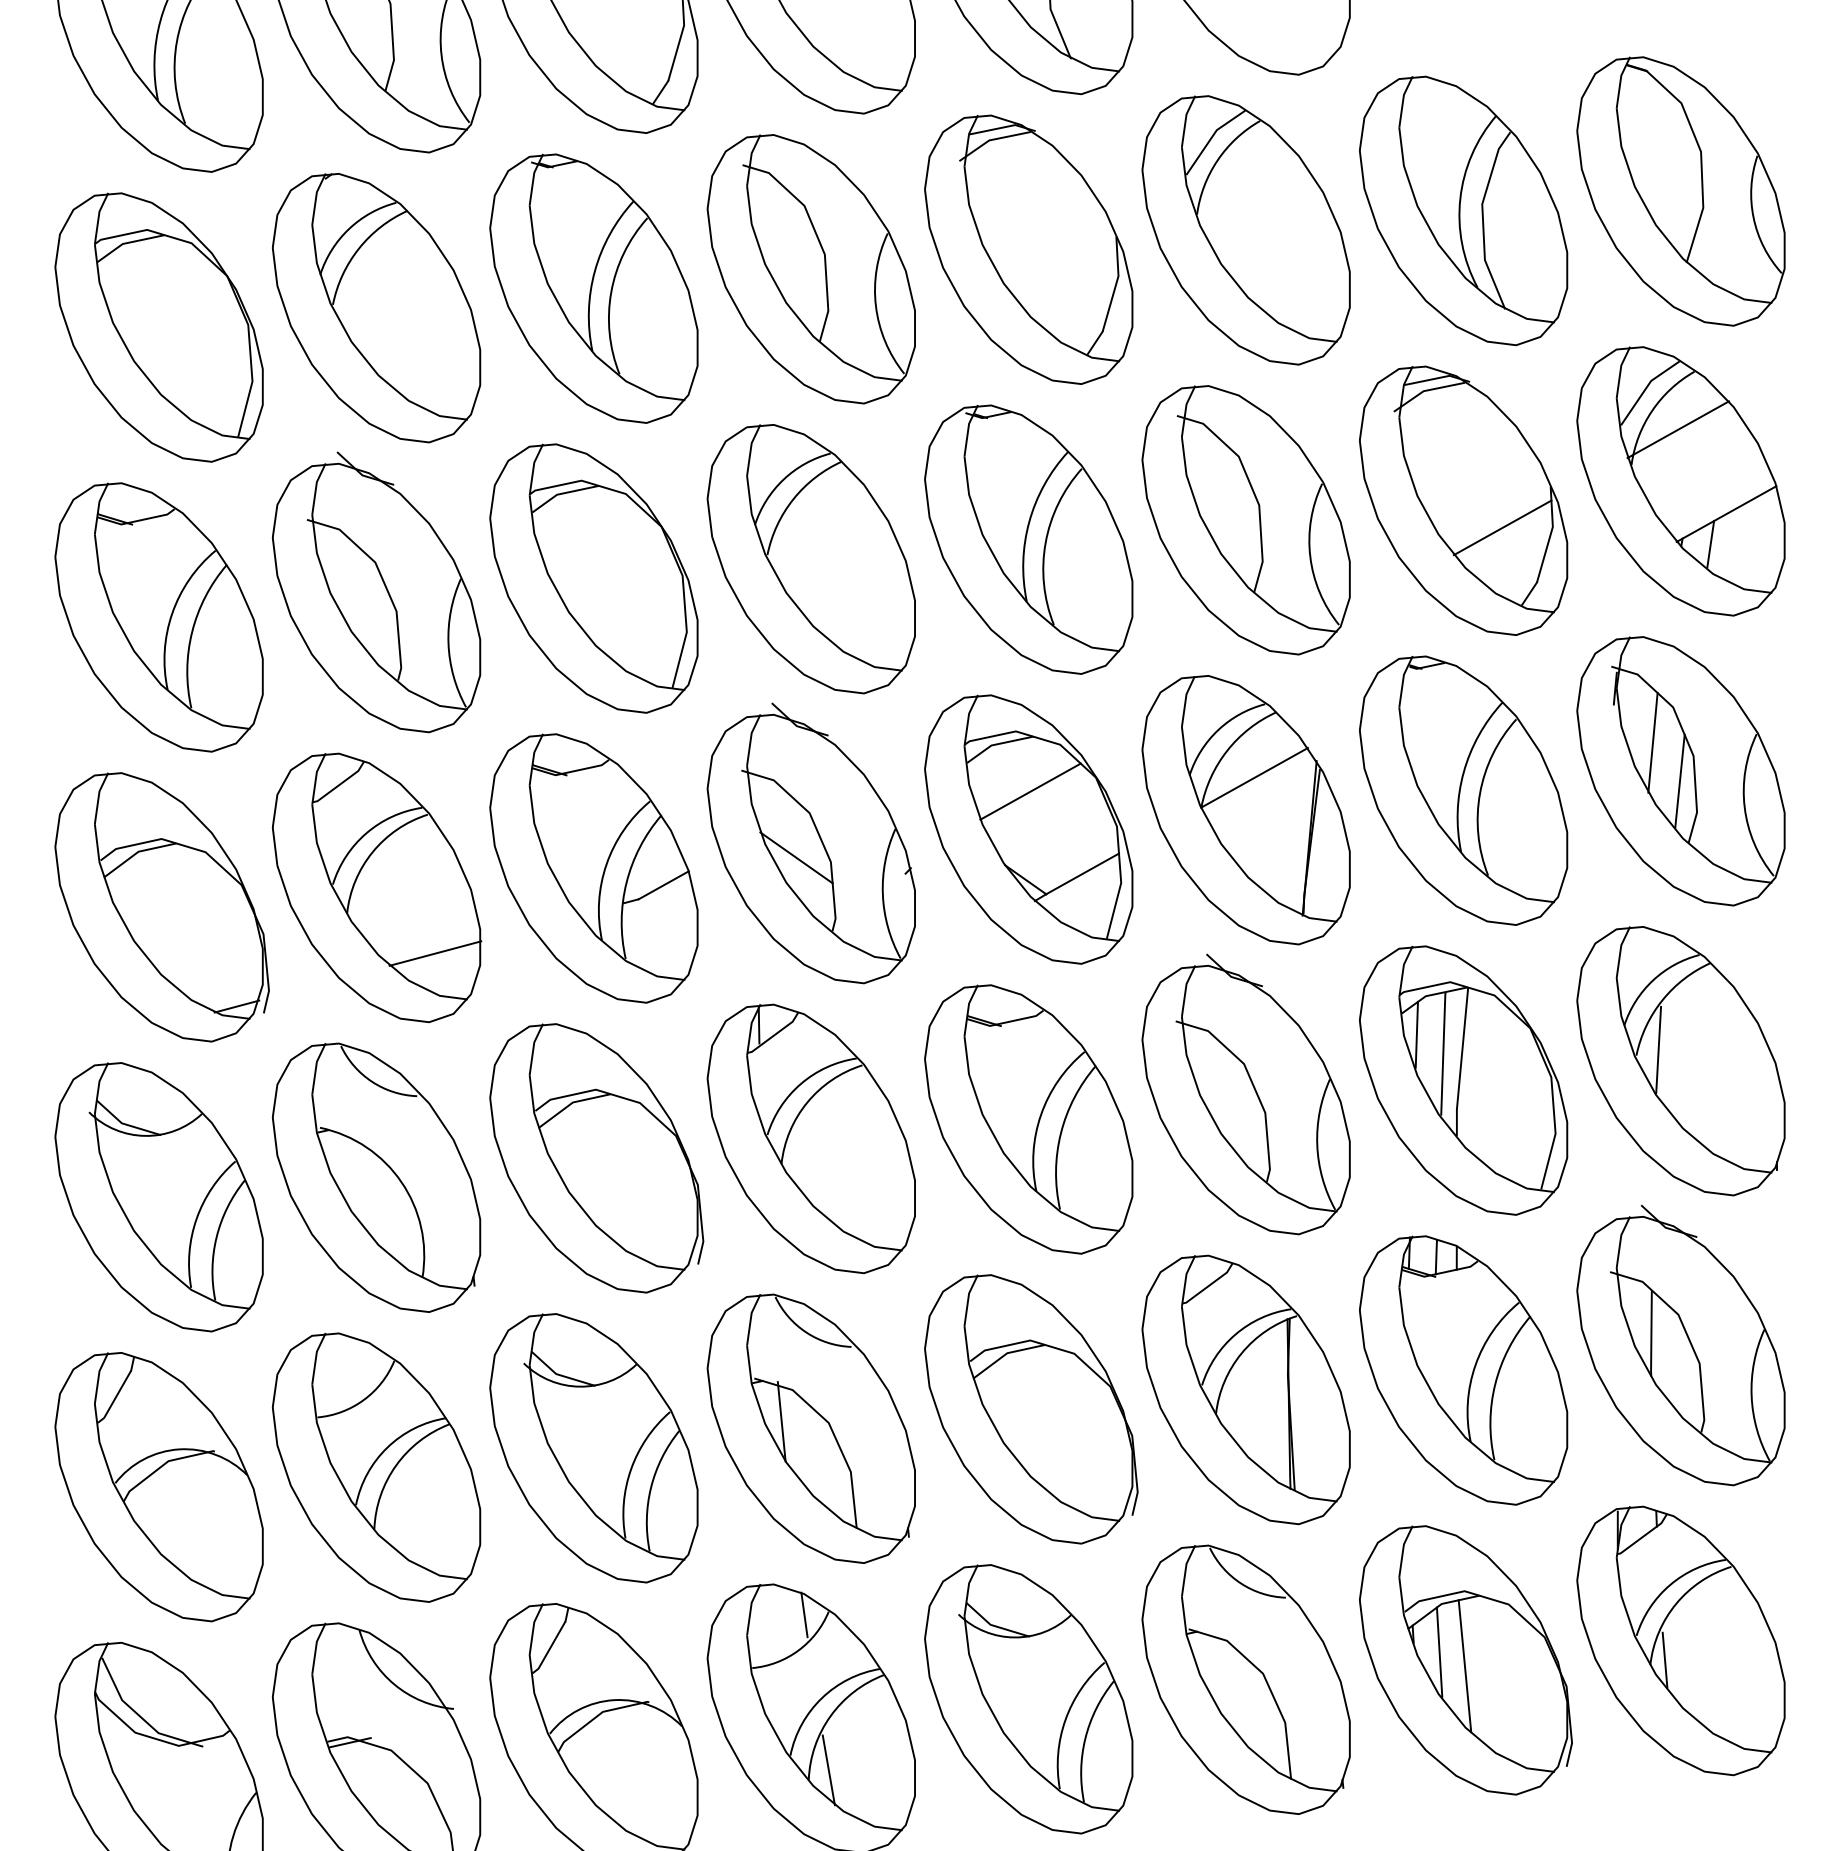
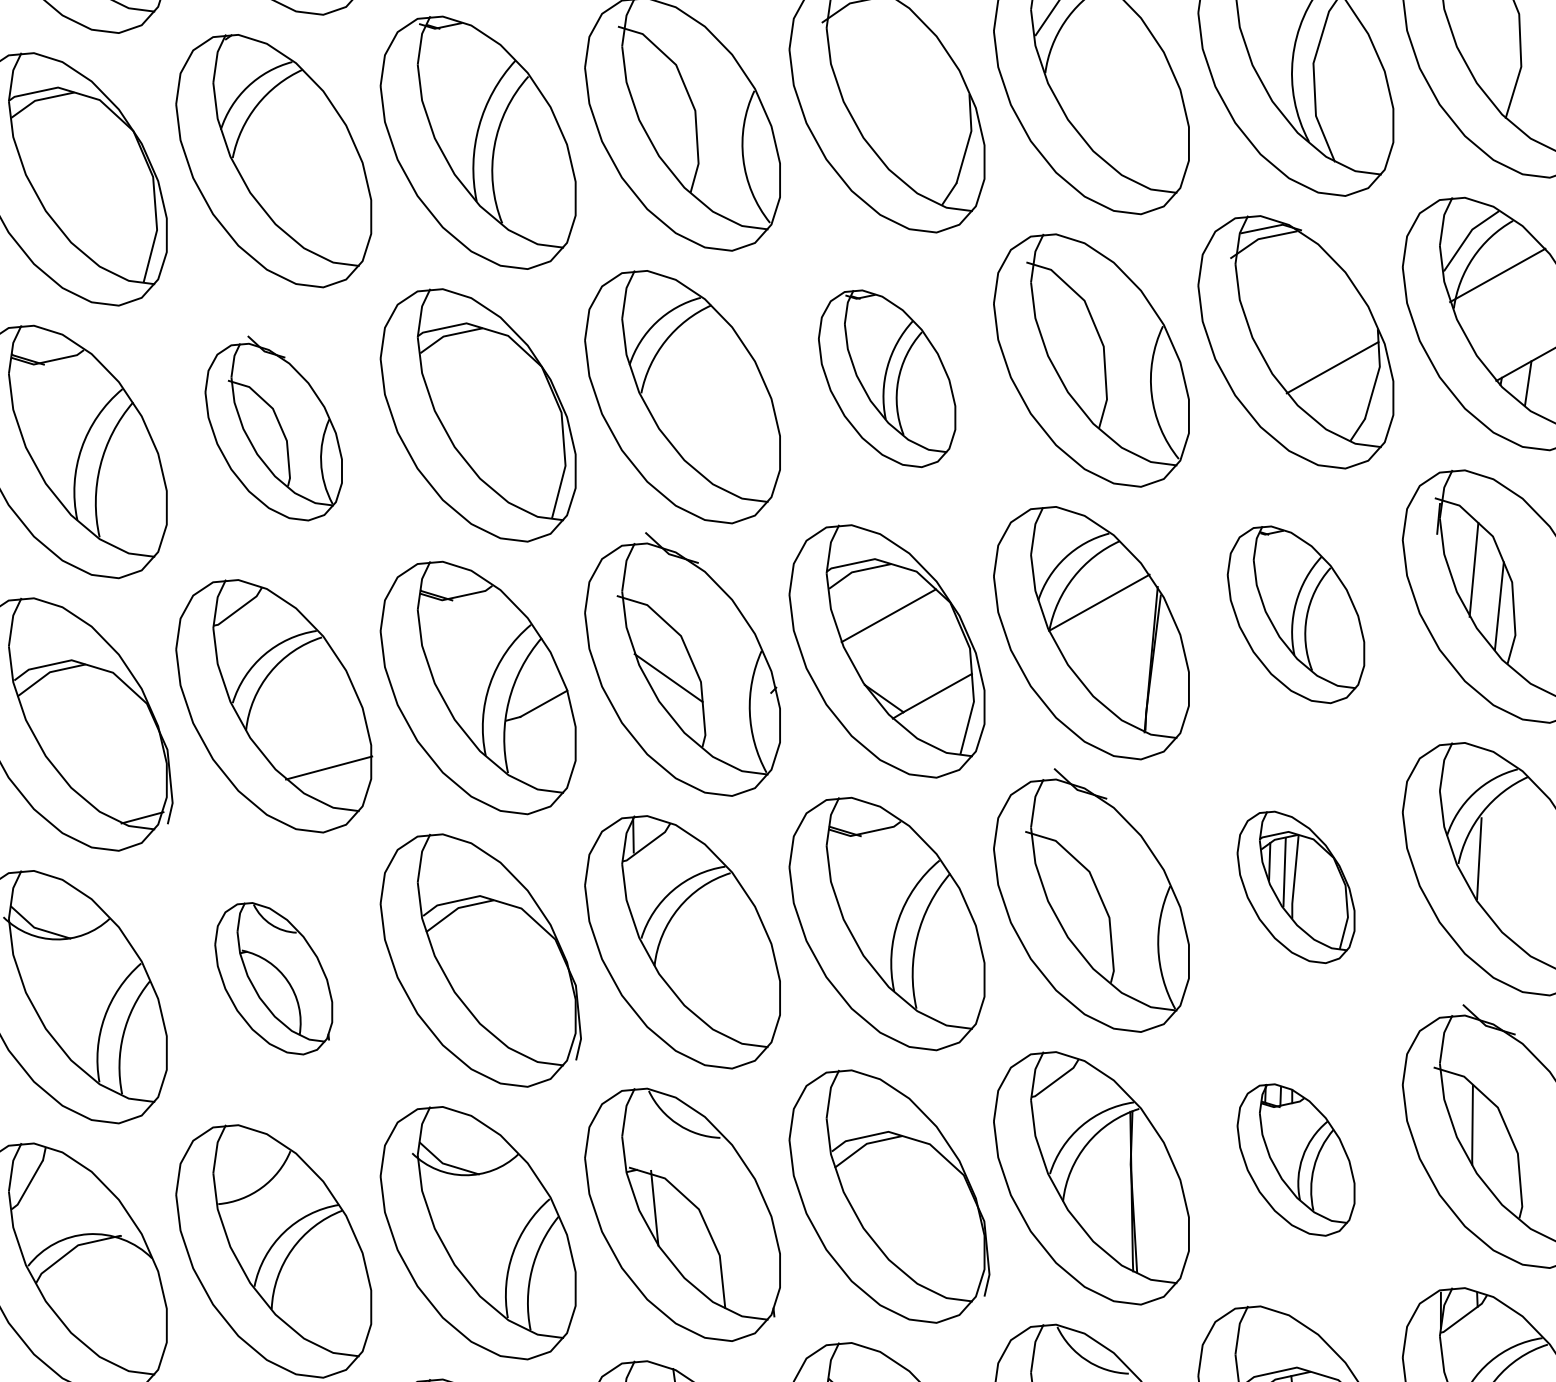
part: (1028, 539) -> (886, 378), size x0.7
part: (376, 592) -> (273, 428), size x0.7
part: (1463, 790) -> (1295, 614), size x0.7
part: (1463, 1080) -> (1295, 887), size x0.6
part: (376, 1177) -> (273, 978), size x0.6
part: (1463, 1370) -> (1295, 1160), size x0.6

